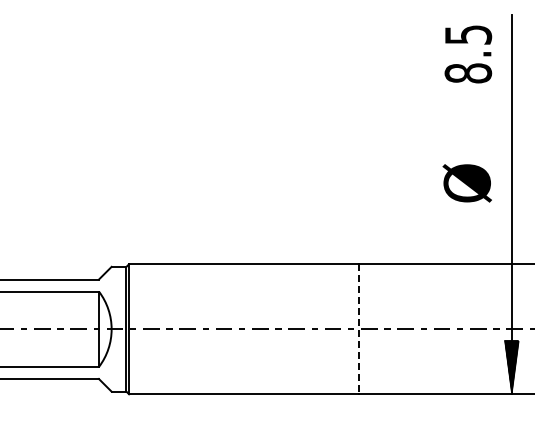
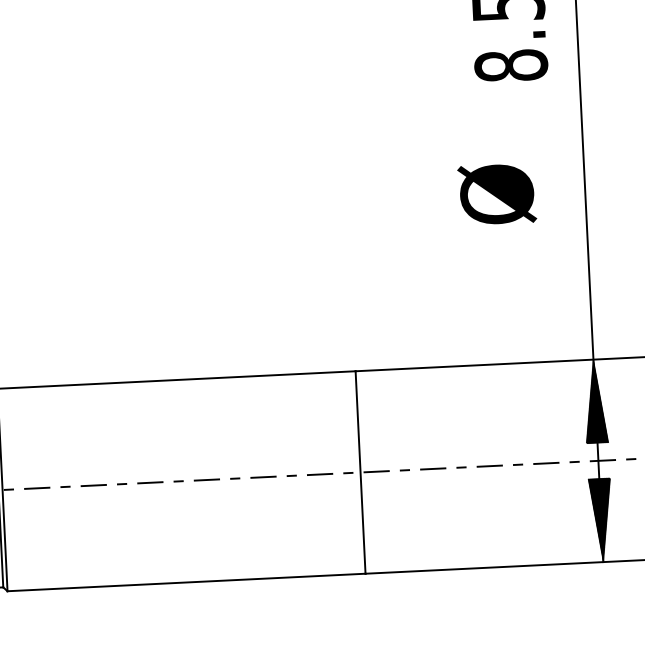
text: (466, 183) -> (495, 194), moved
hatch: (511, 290) -> (594, 400), added
line: (359, 329) -> (361, 472), dashed -> solid

